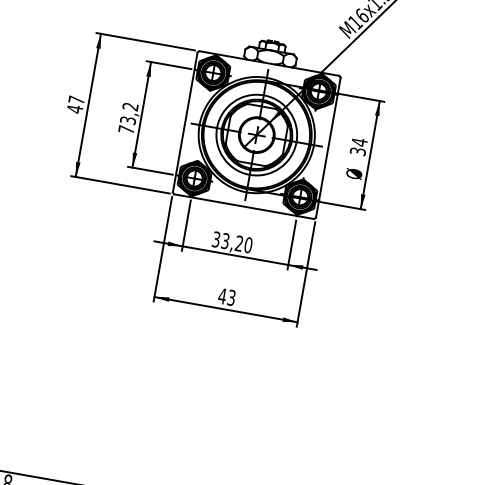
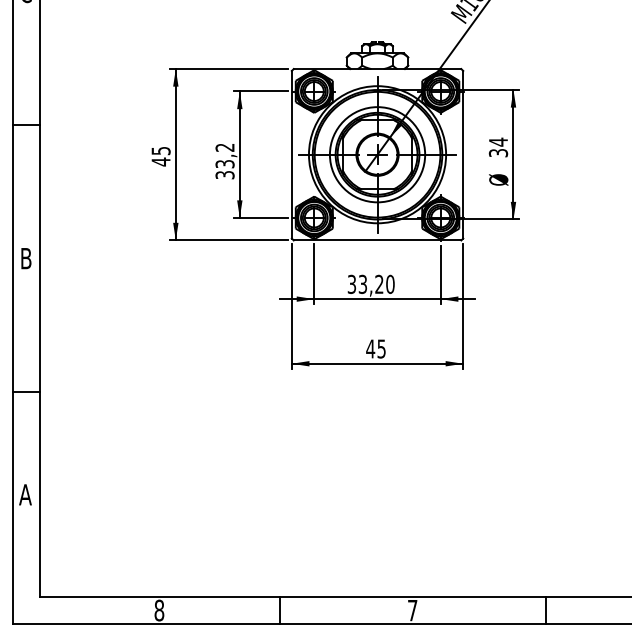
text: (76, 100) -> (160, 151), 47 -> 45
text: (125, 129) -> (224, 175), 73,2 -> 33,2
text: (231, 297) -> (381, 348), 43 -> 45

